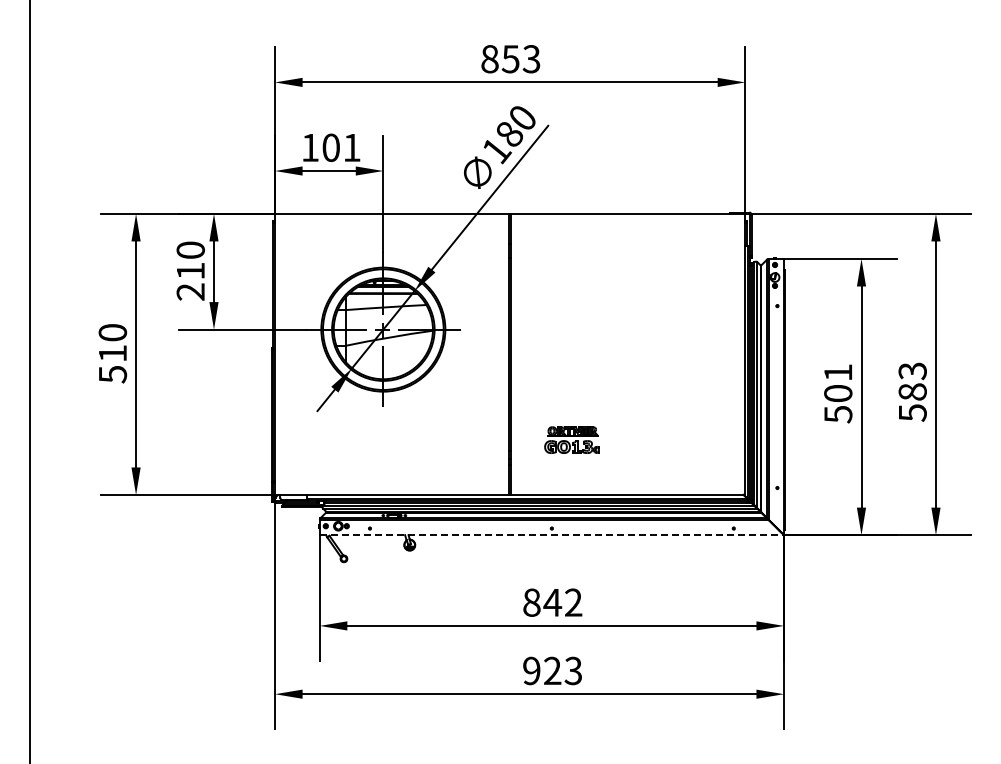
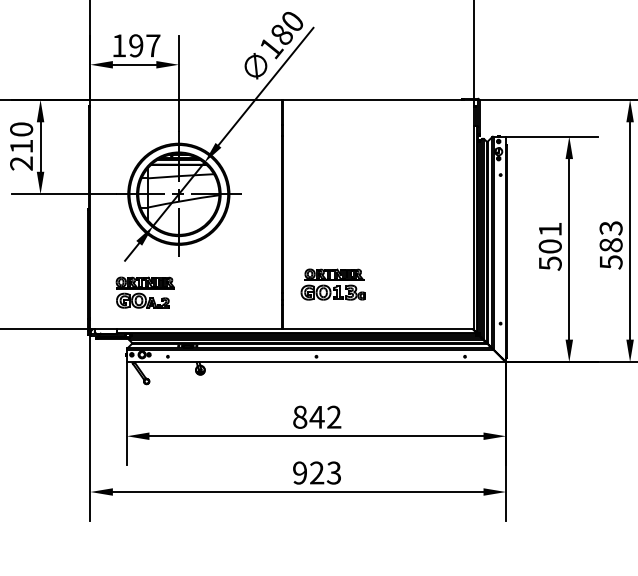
text: (341, 147) -> (144, 45), 101 -> 197
part: (571, 439) -> (332, 284), size x1.43
part: (342, 449) -> (145, 292), added
line: (552, 535) -> (316, 362), dashed -> solid

